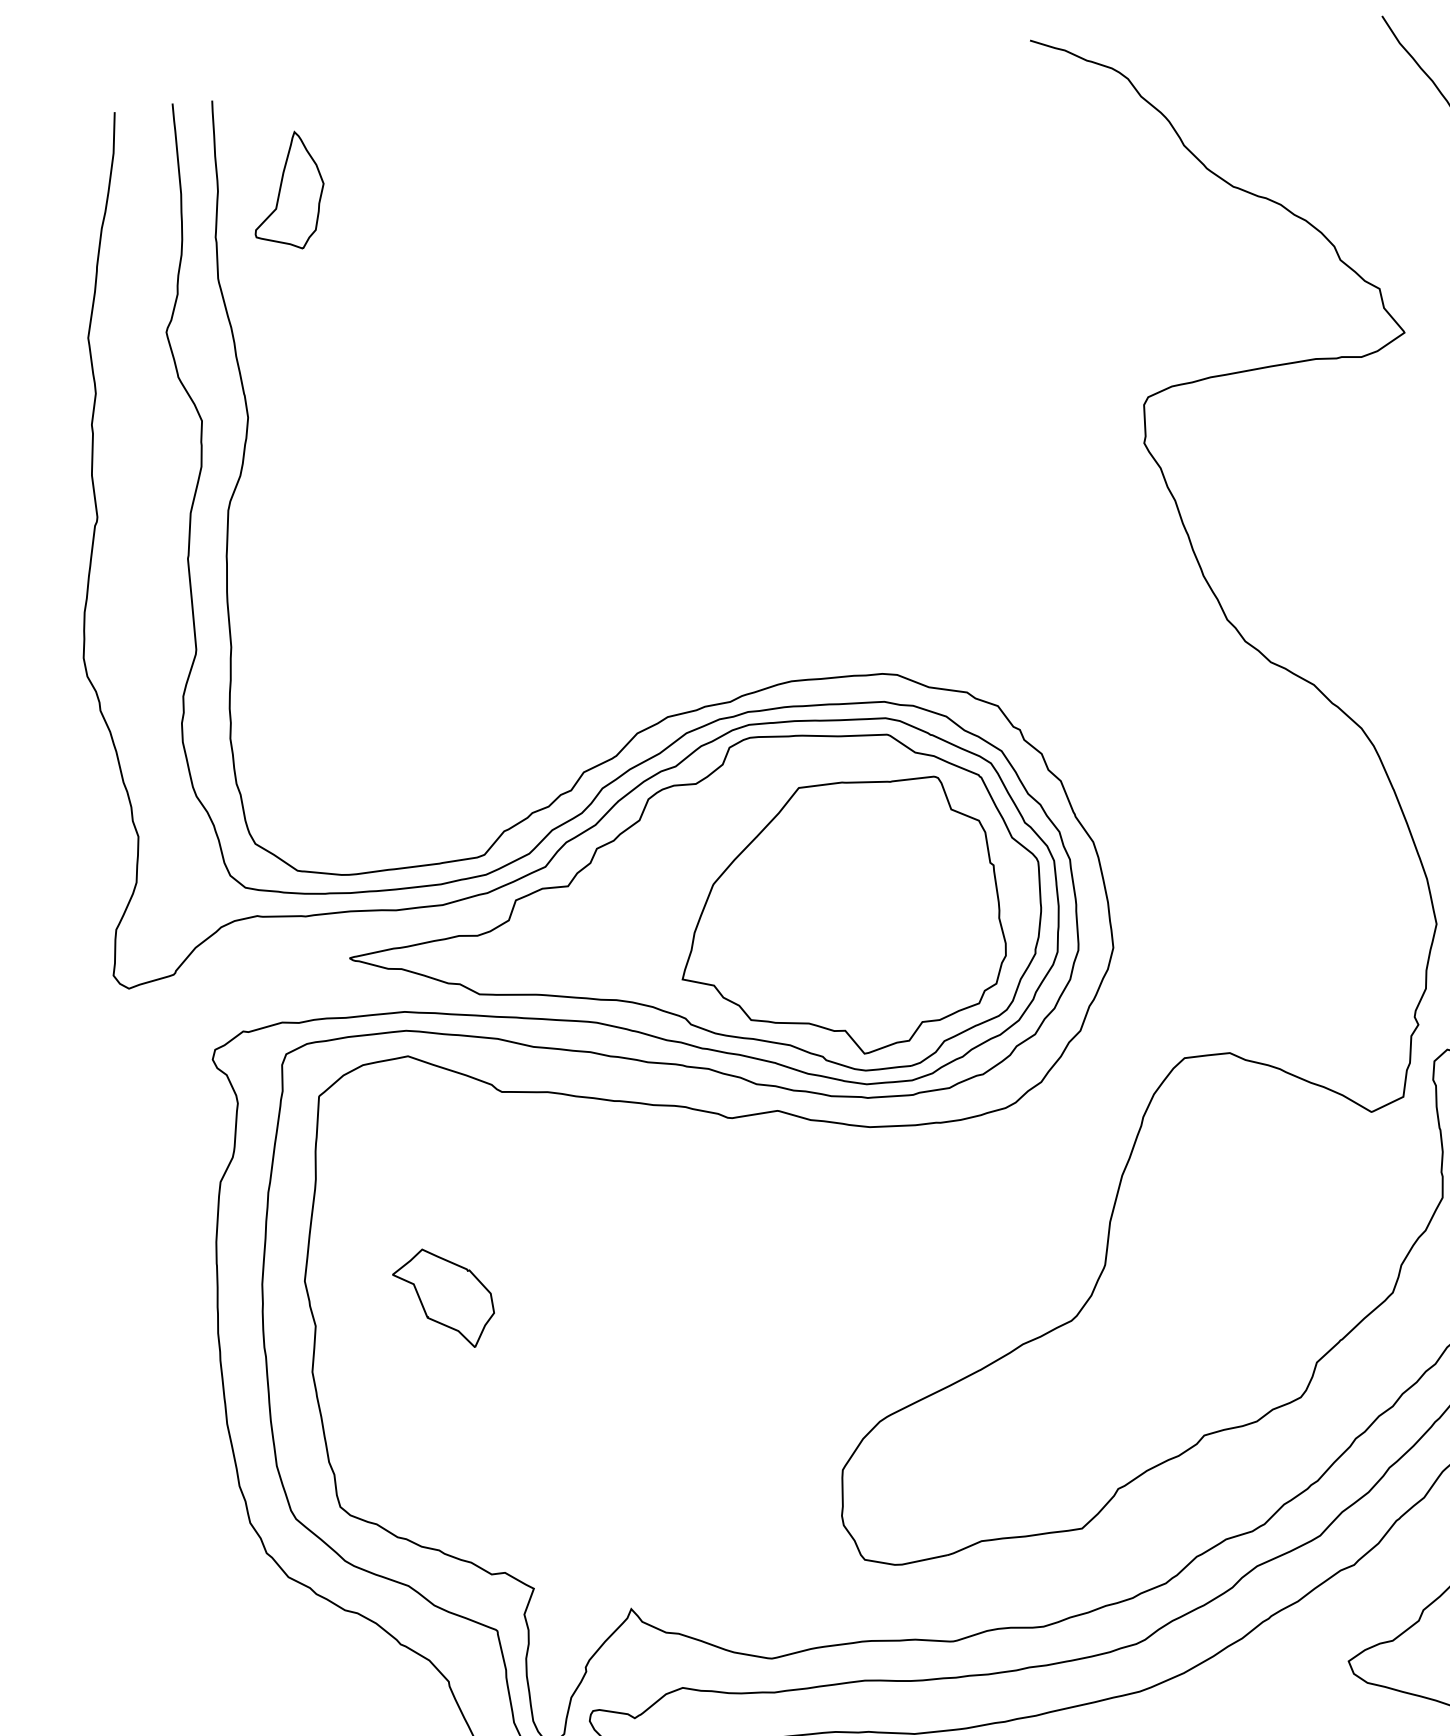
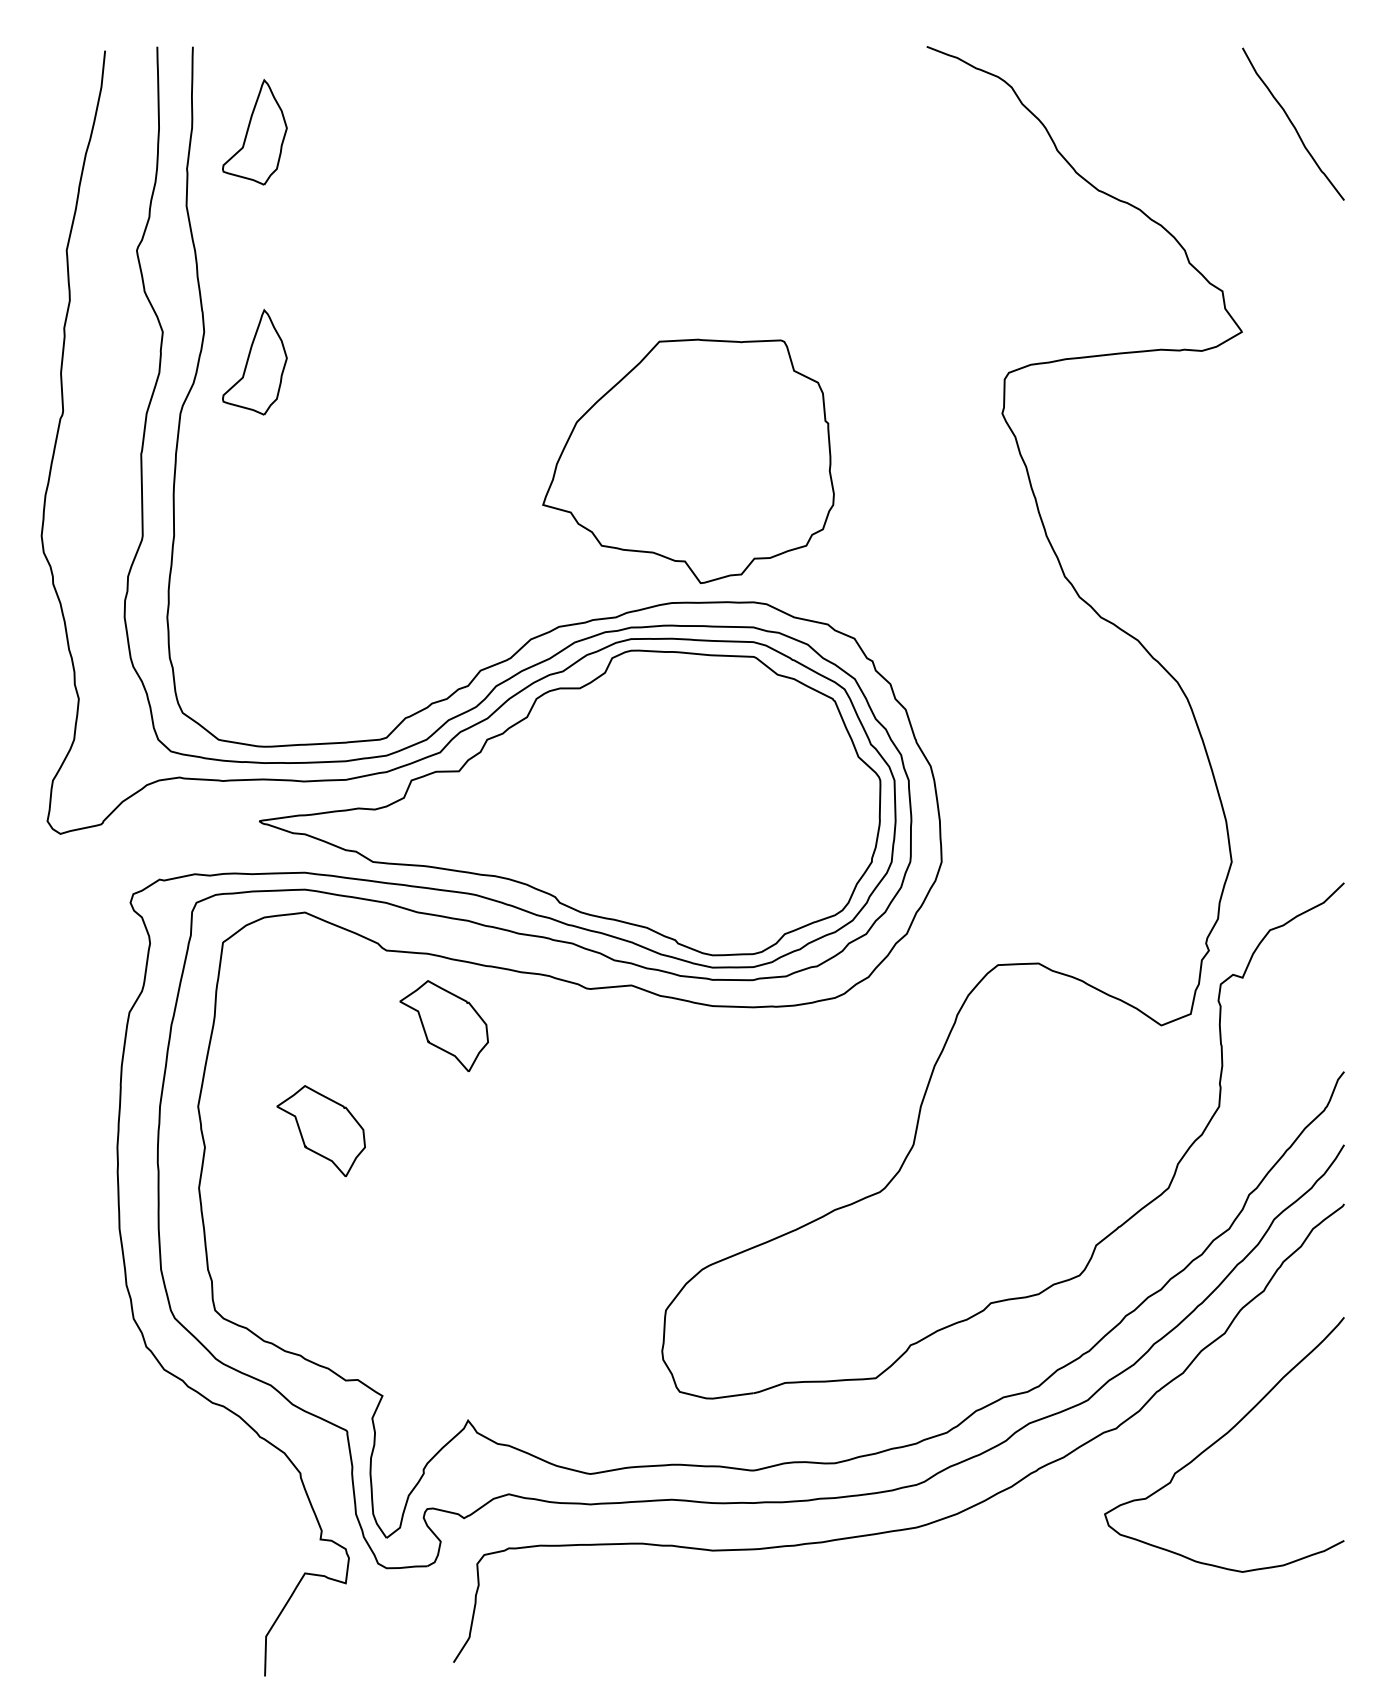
part: (306, 447) -> (254, 362), added
part: (841, 919) -> (688, 461), moved
part: (571, 1171) -> (443, 1026), added

